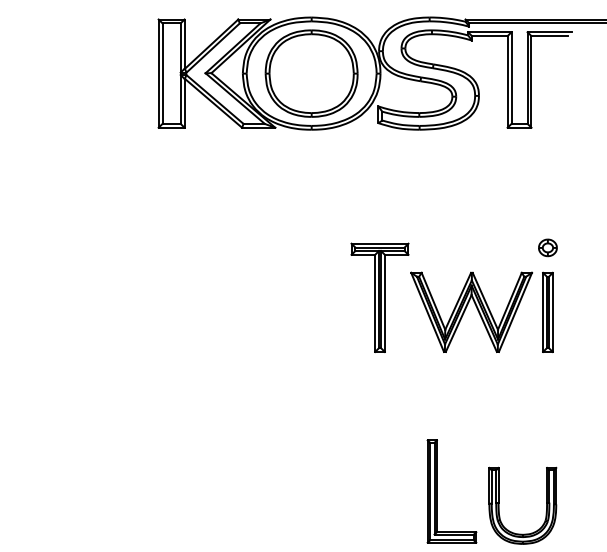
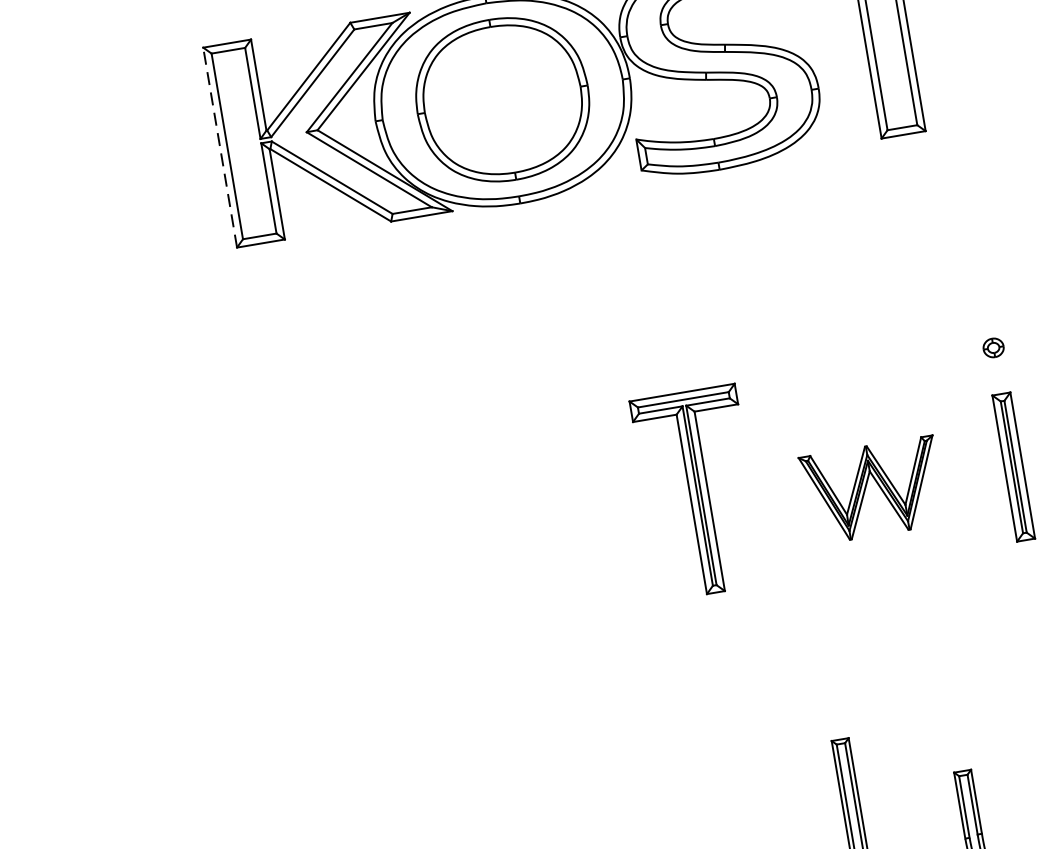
line: (158, 73) -> (219, 147), solid -> dashed
part: (547, 247) -> (992, 347), size x0.6
part: (471, 311) -> (872, 489), size x0.6

